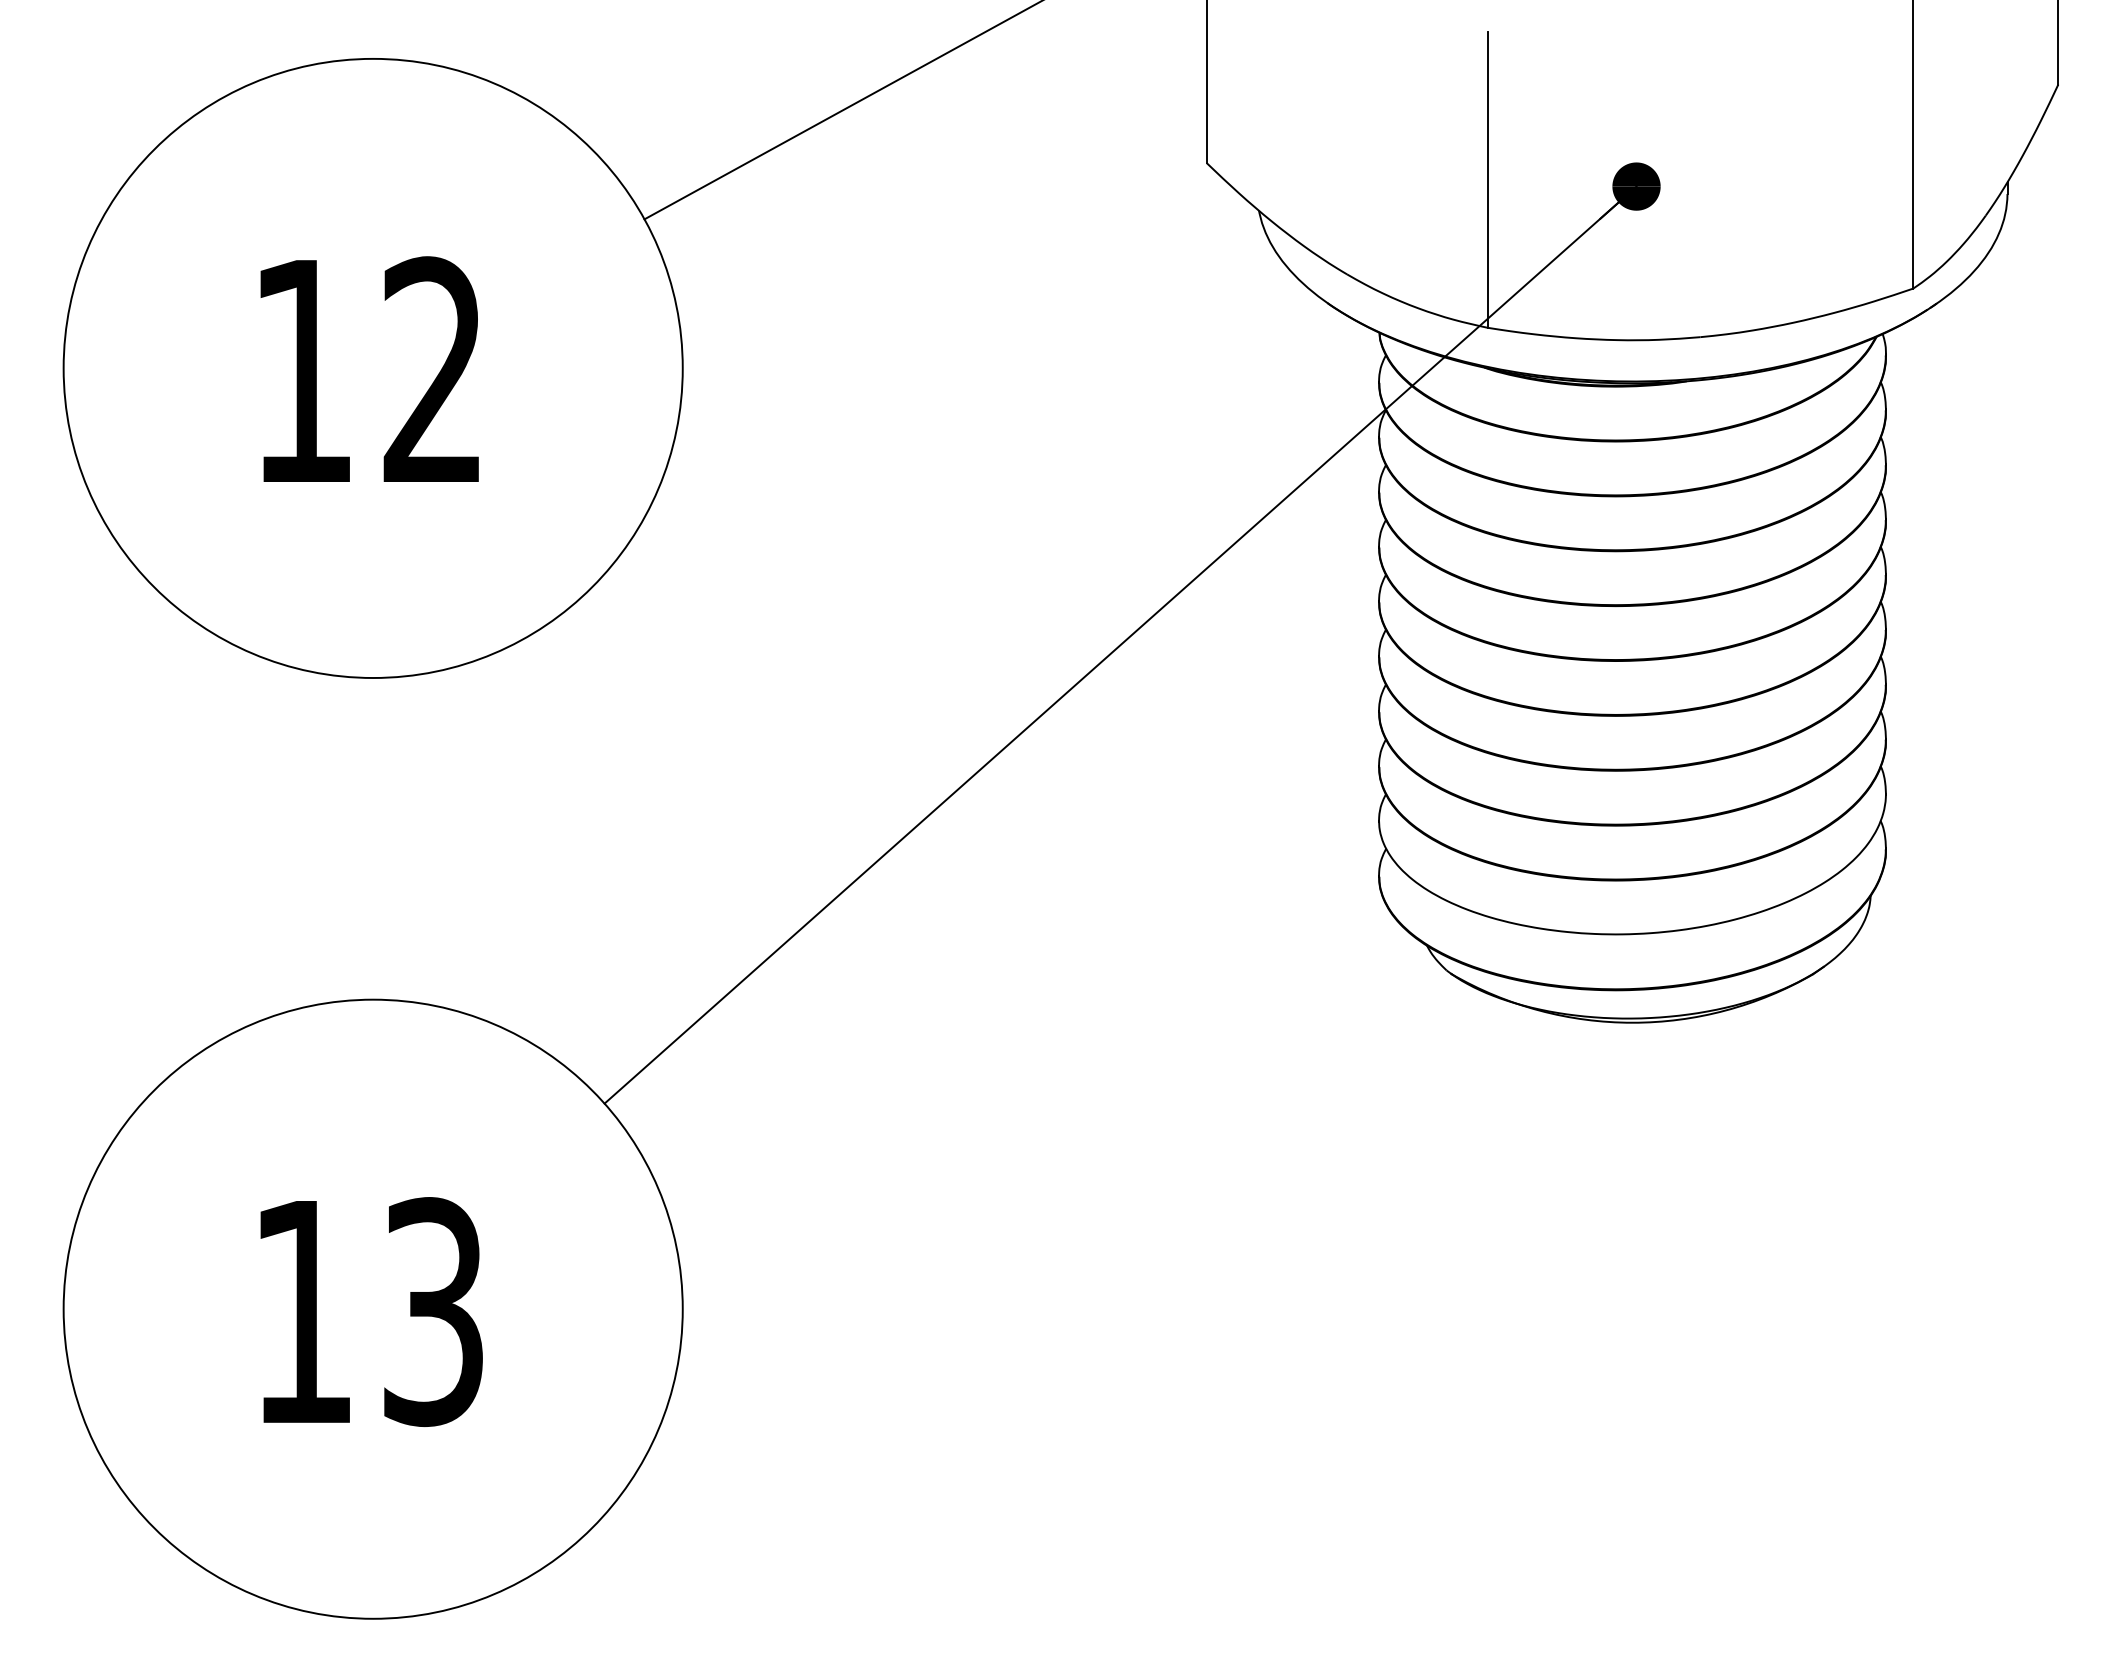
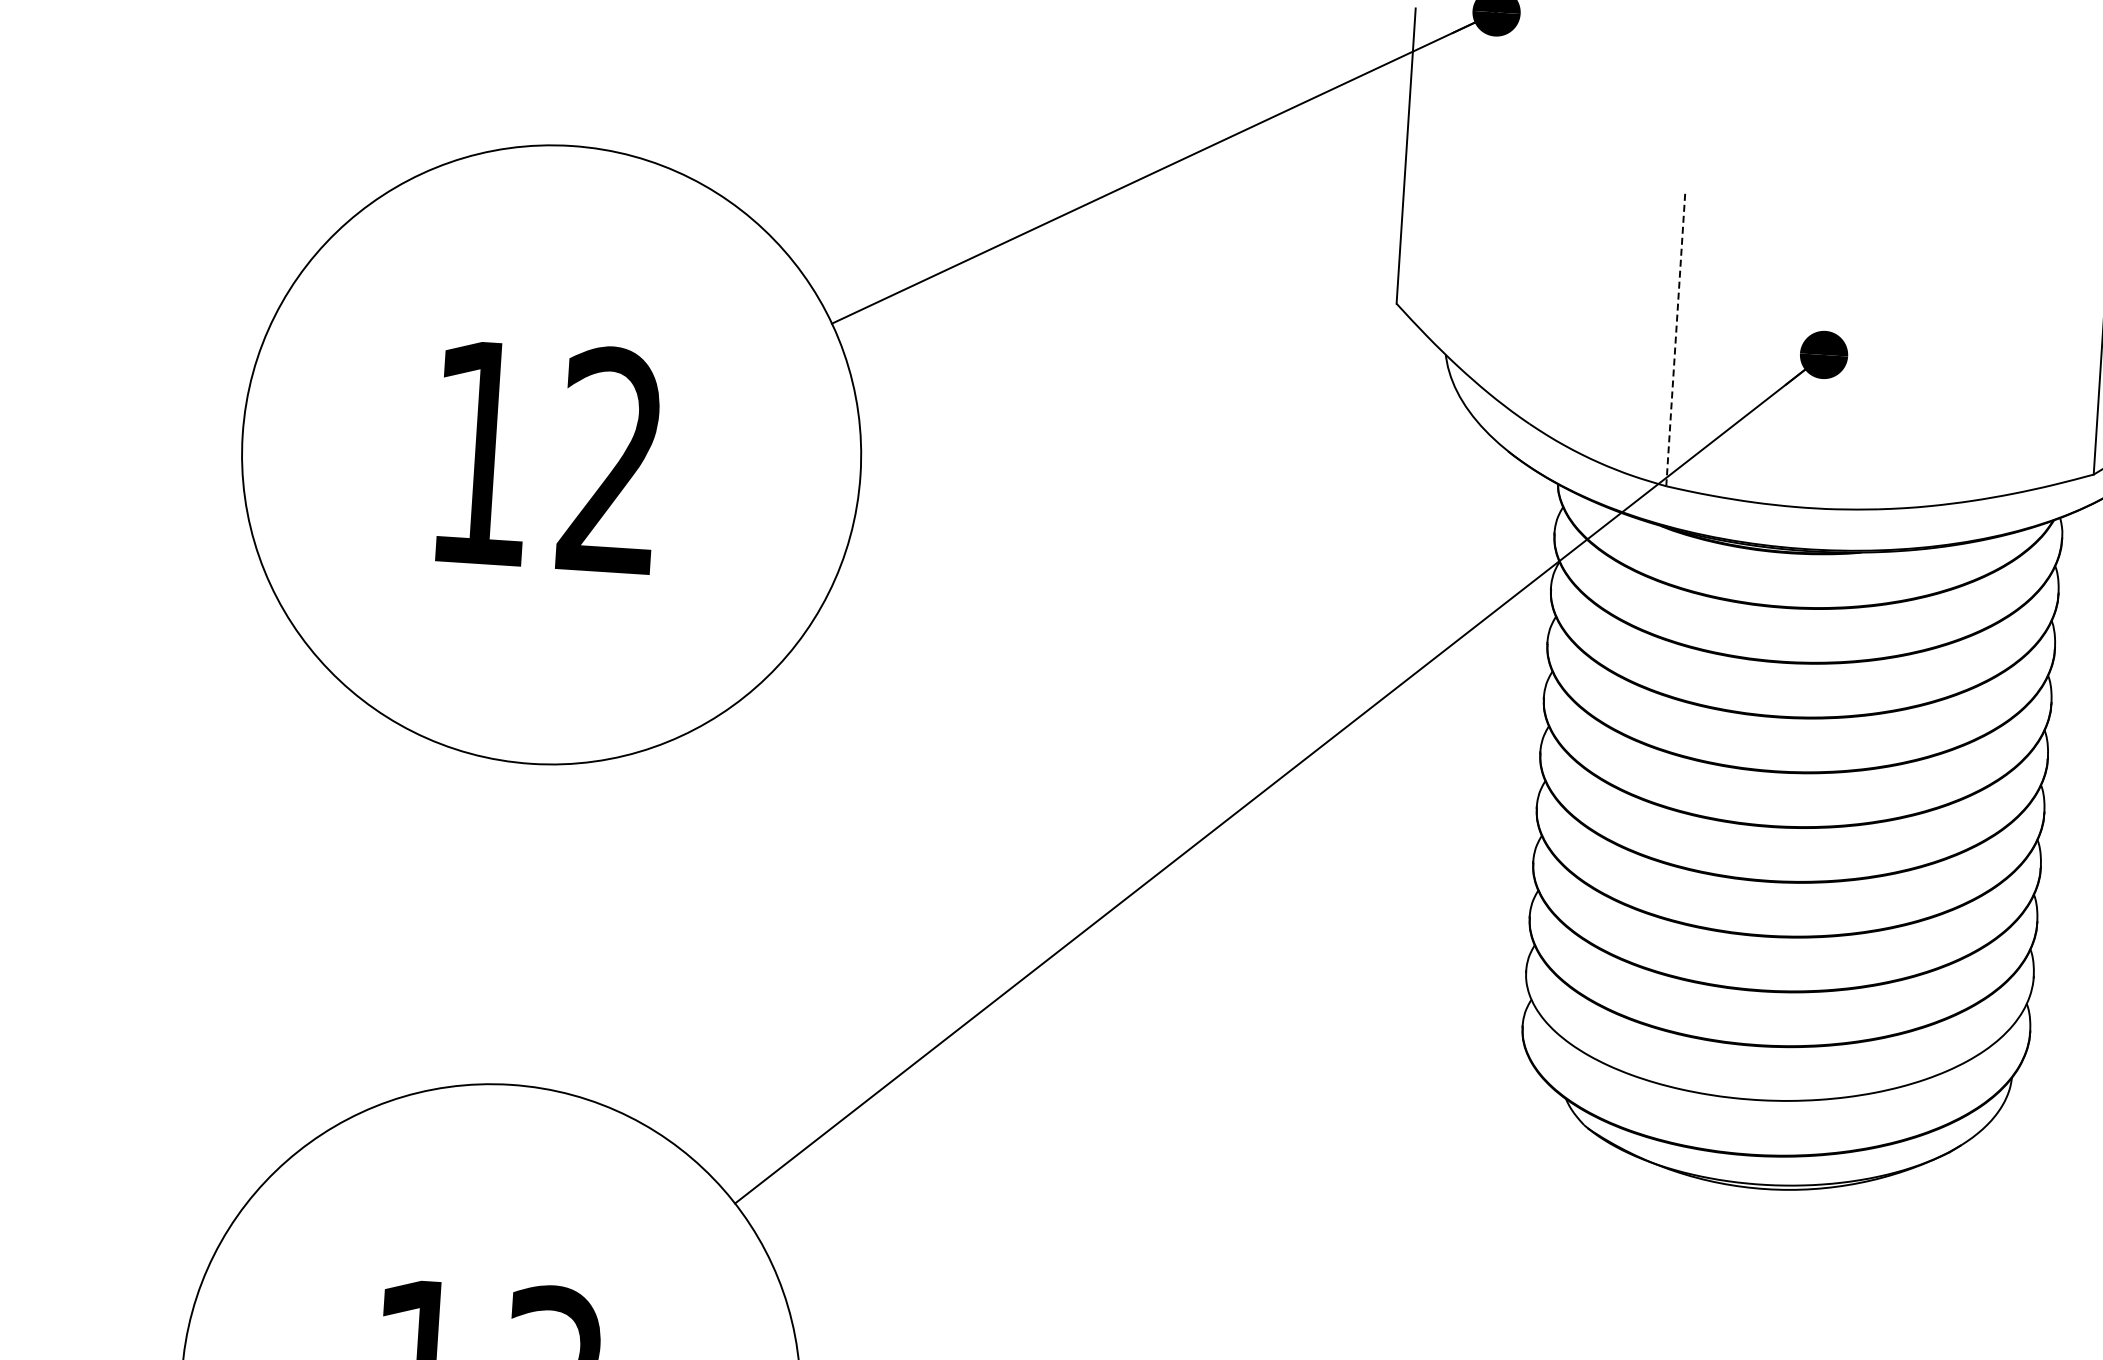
line: (1487, 179) -> (1675, 338), solid -> dashed

